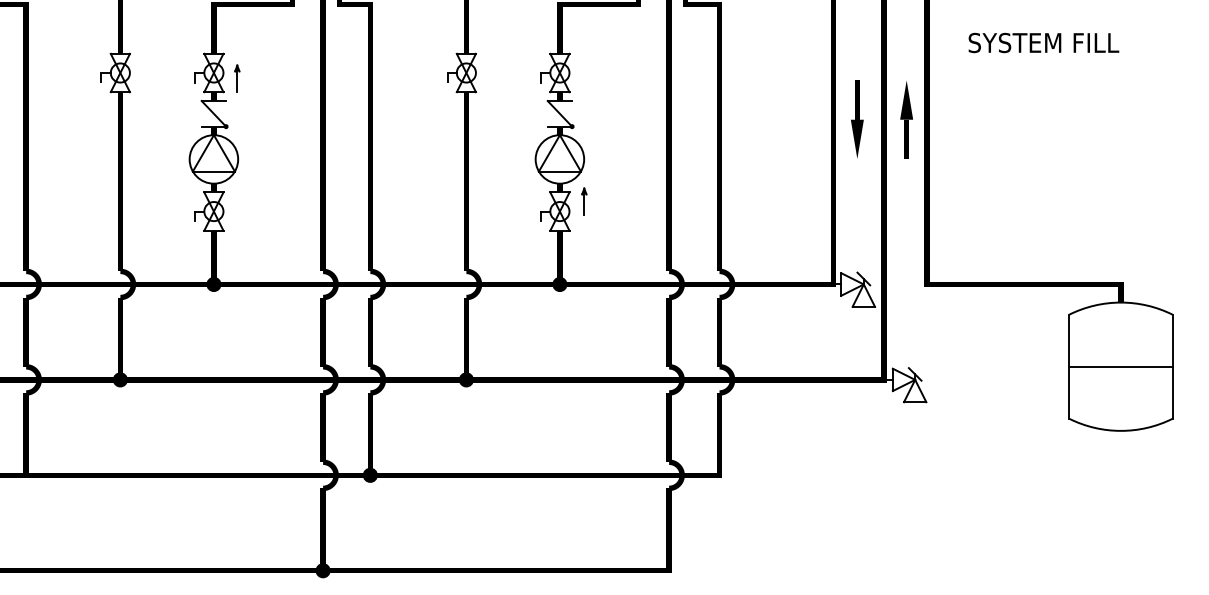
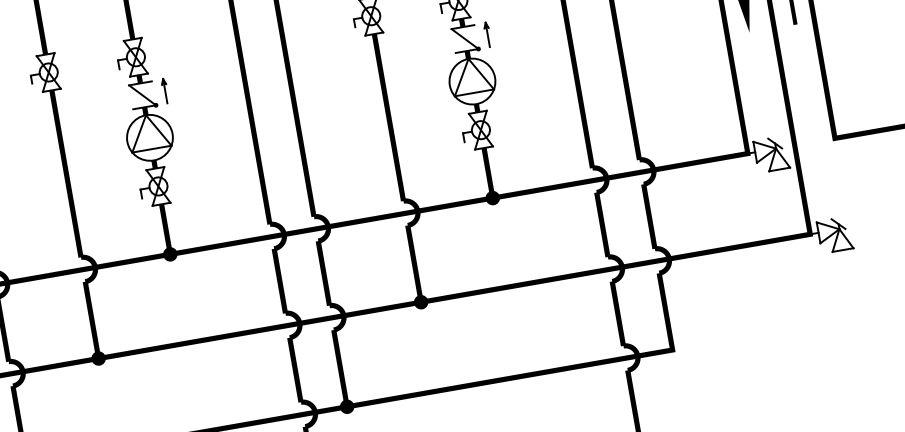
part: (237, 78) -> (165, 91), moved
part: (584, 201) -> (487, 34), moved

